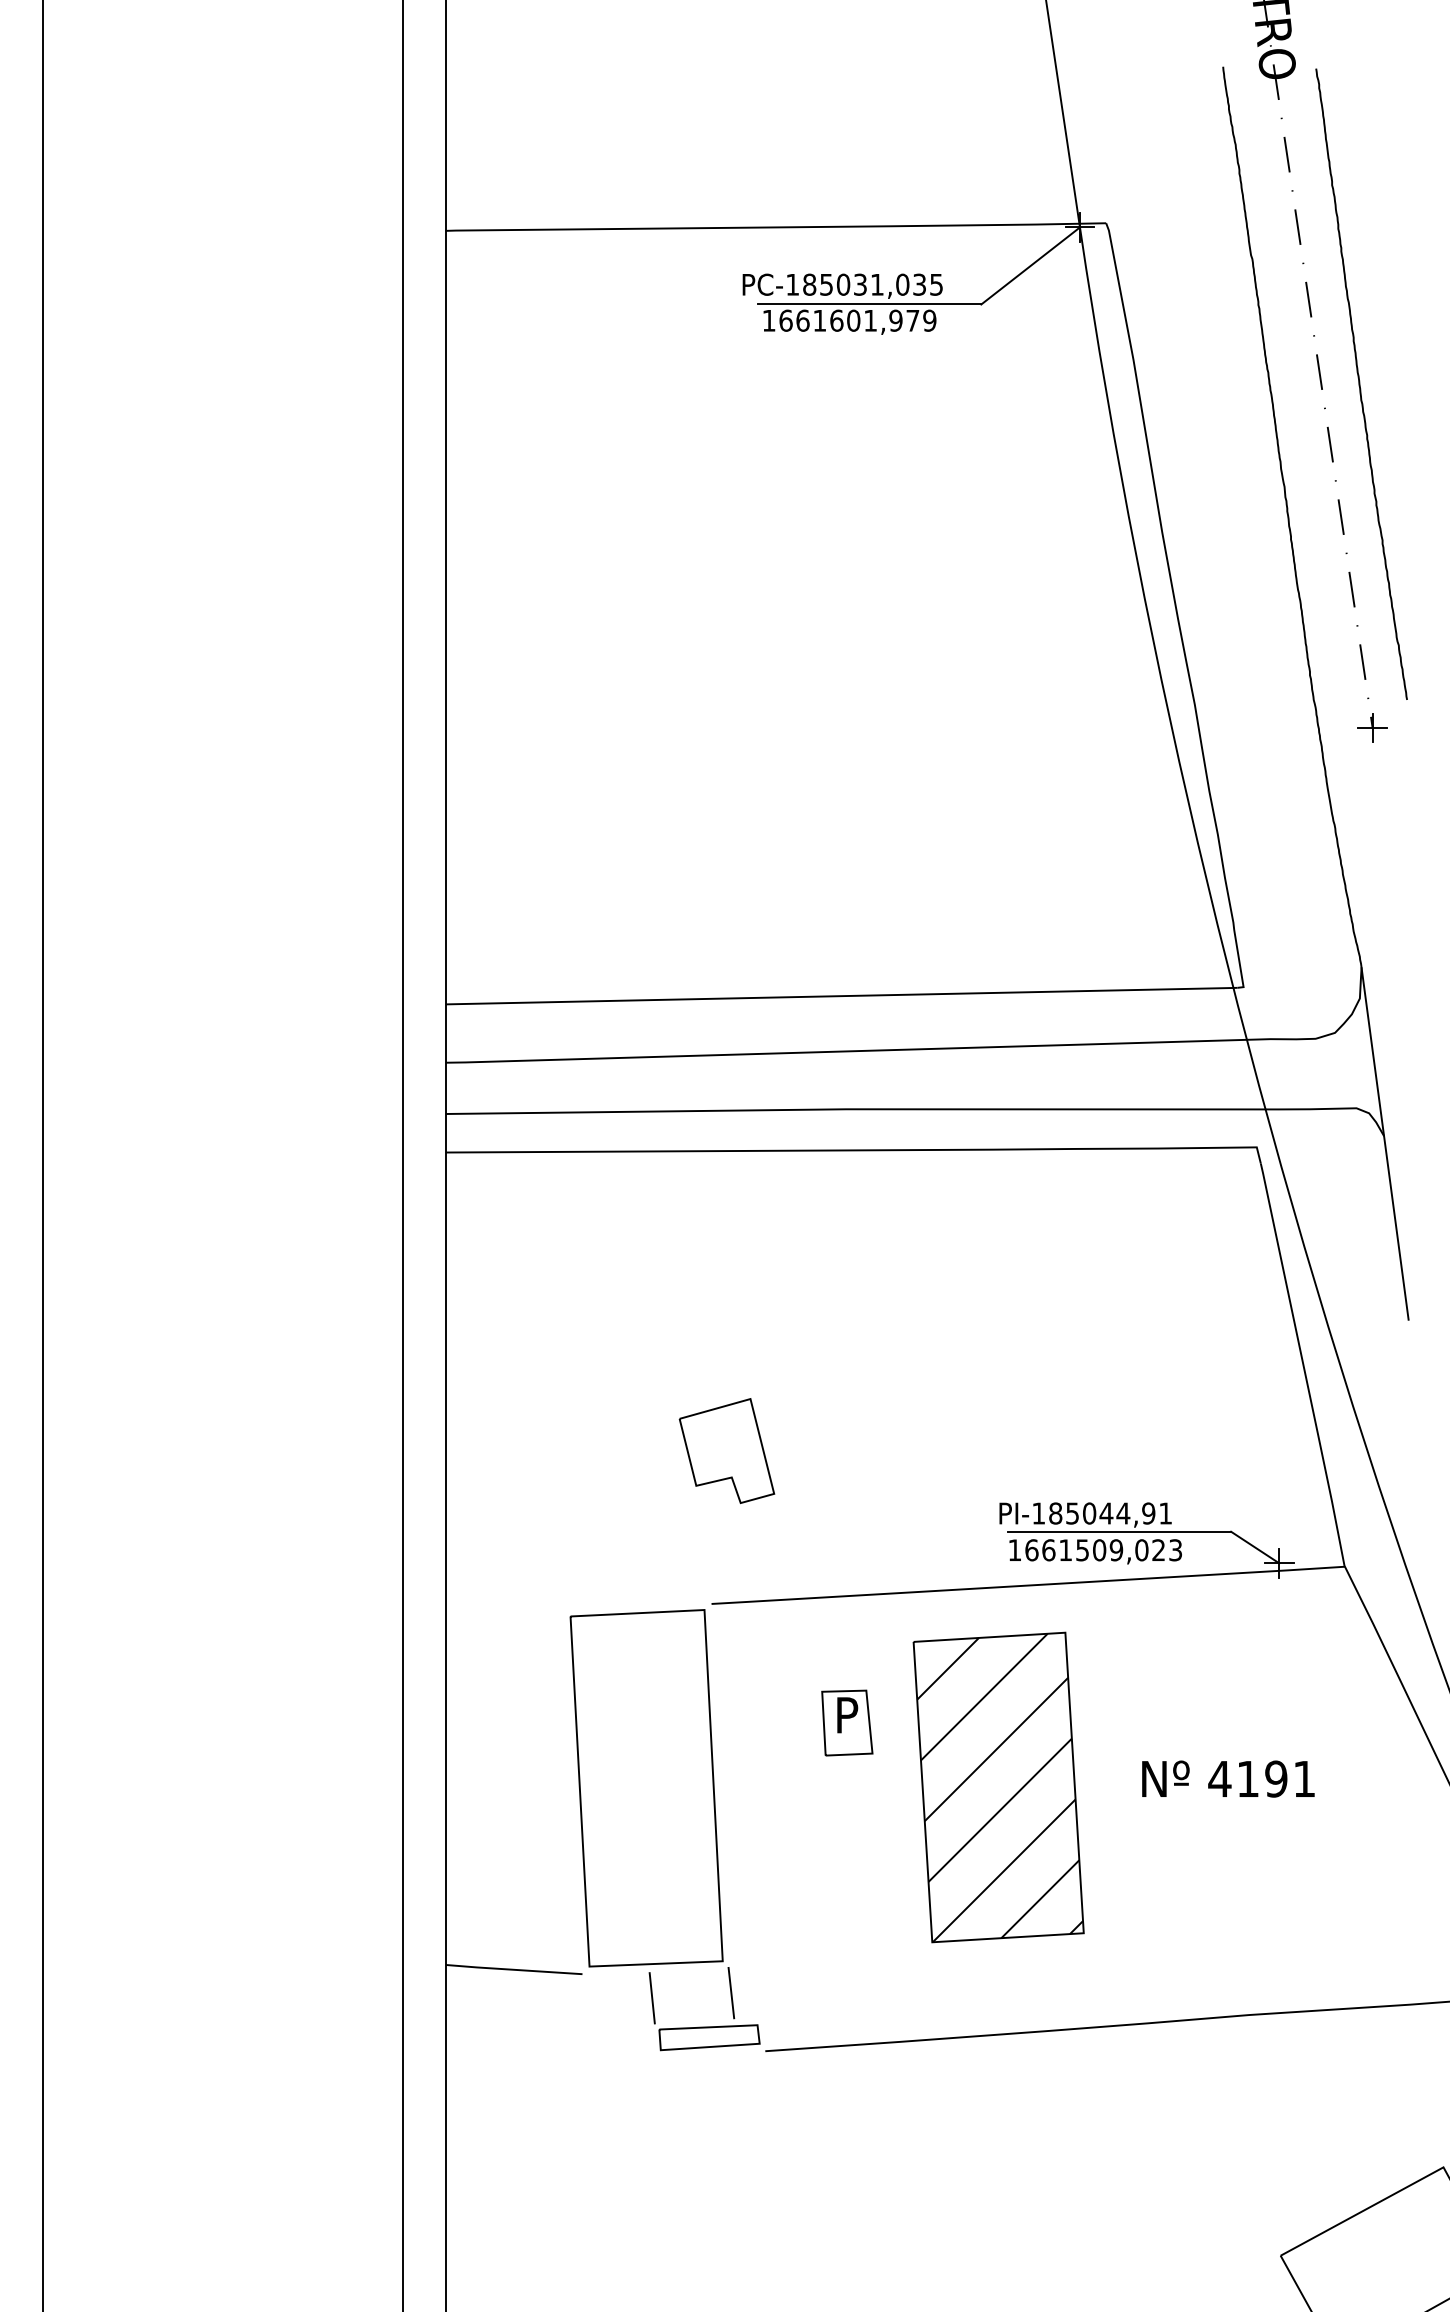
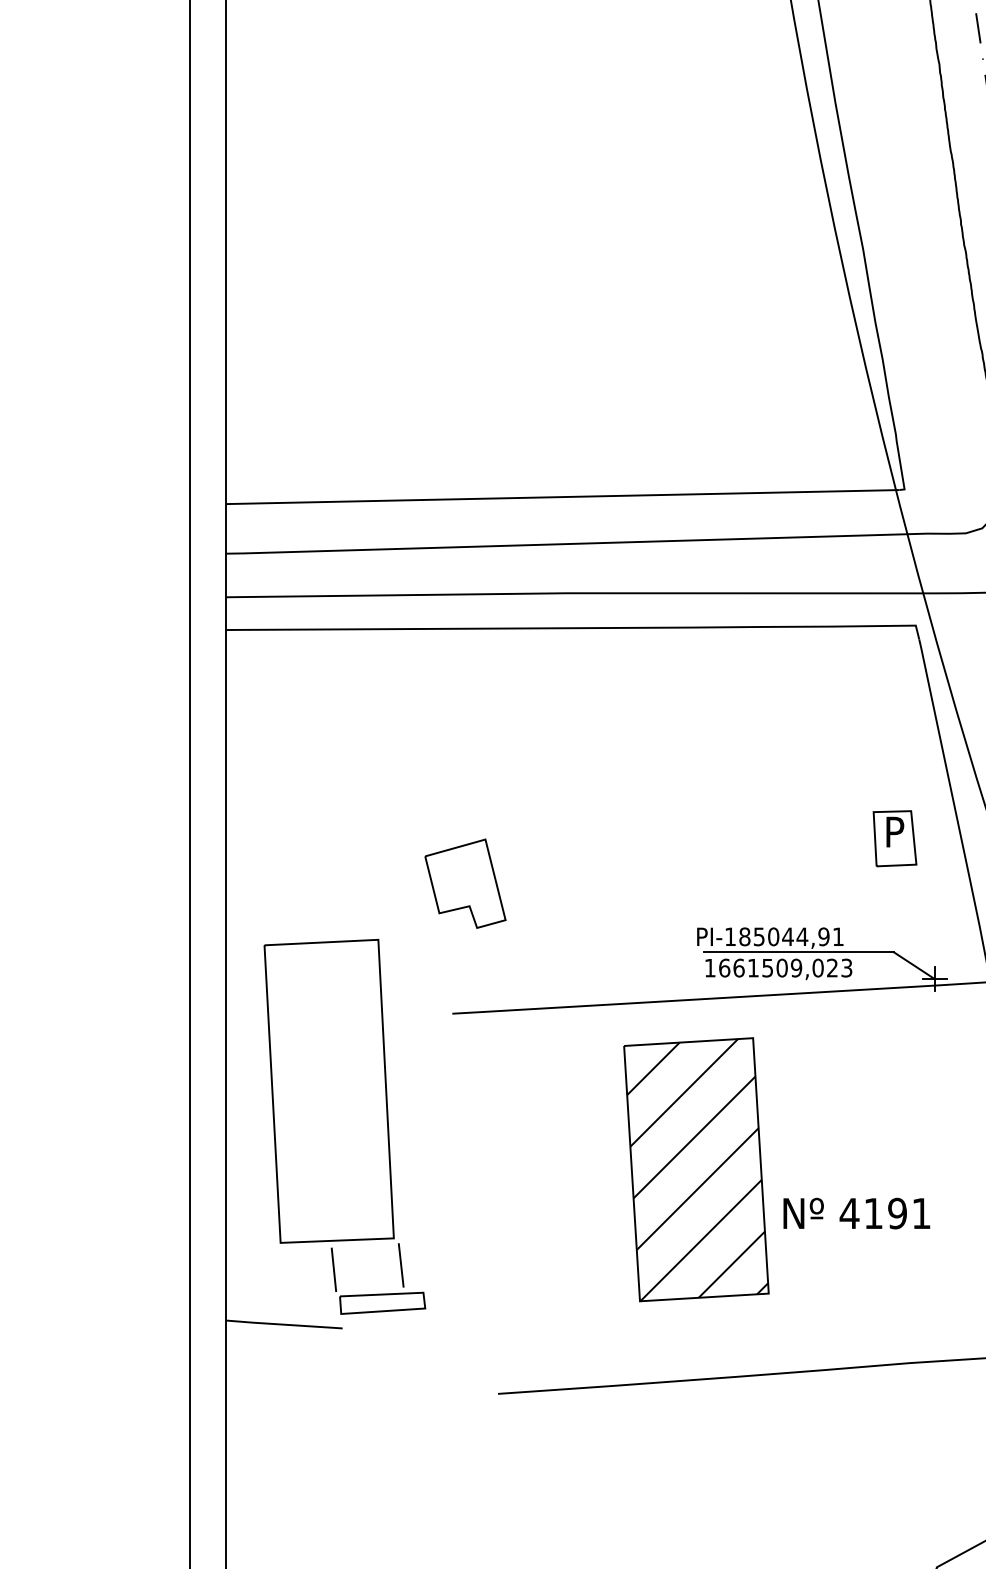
part: (847, 1722) -> (895, 838), moved
text: (1228, 1778) -> (856, 1213), moved
part: (664, 1830) -> (344, 1127), moved

